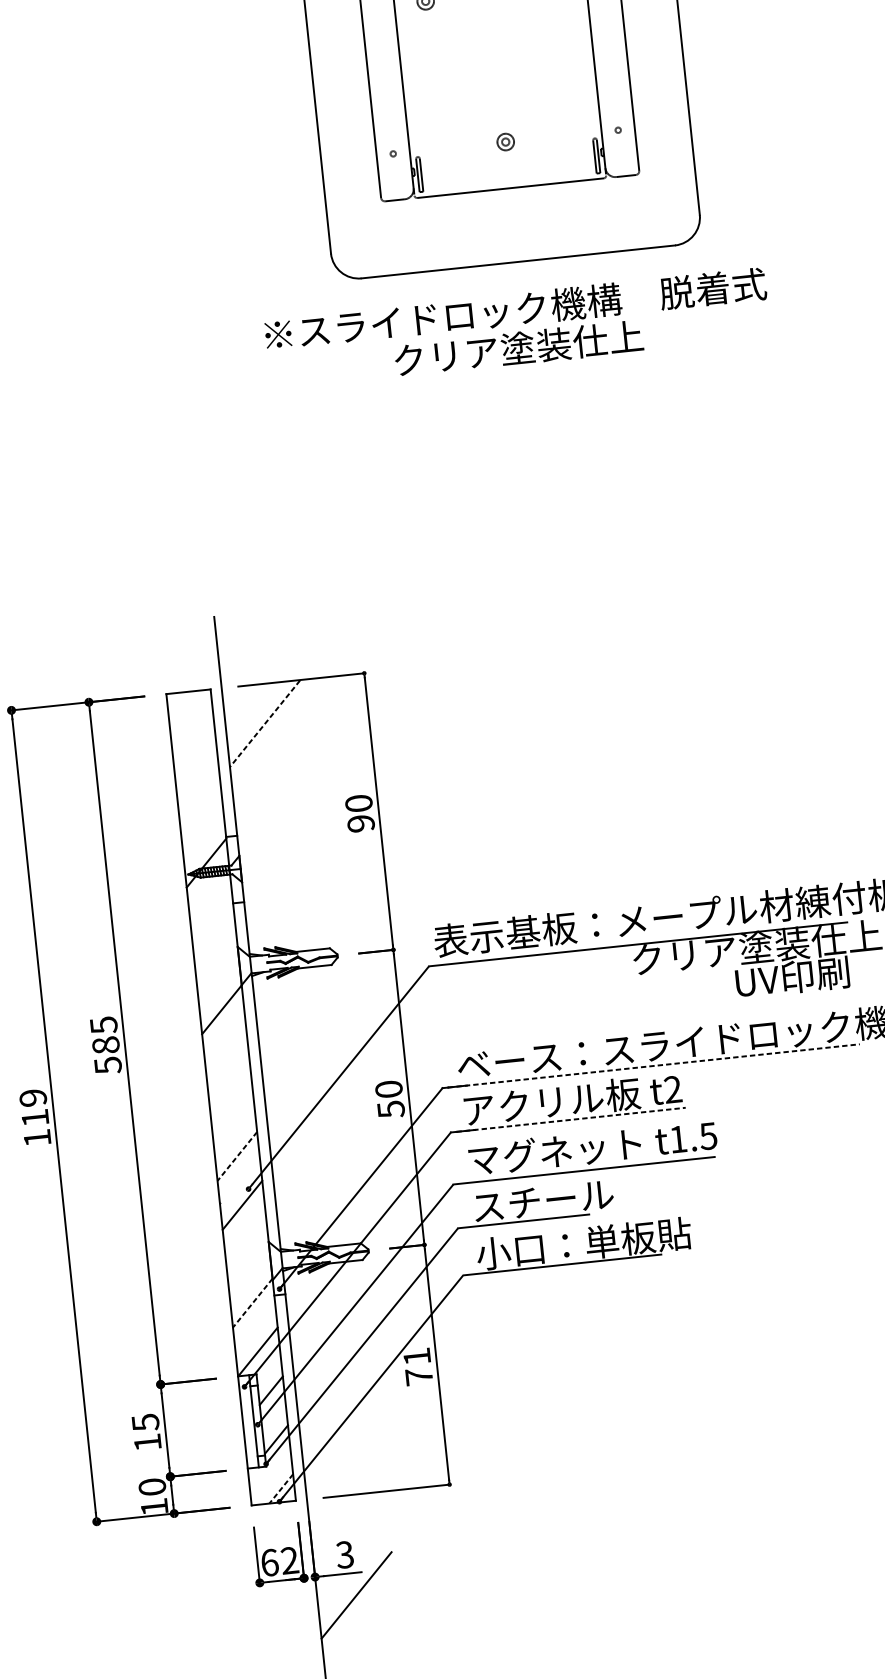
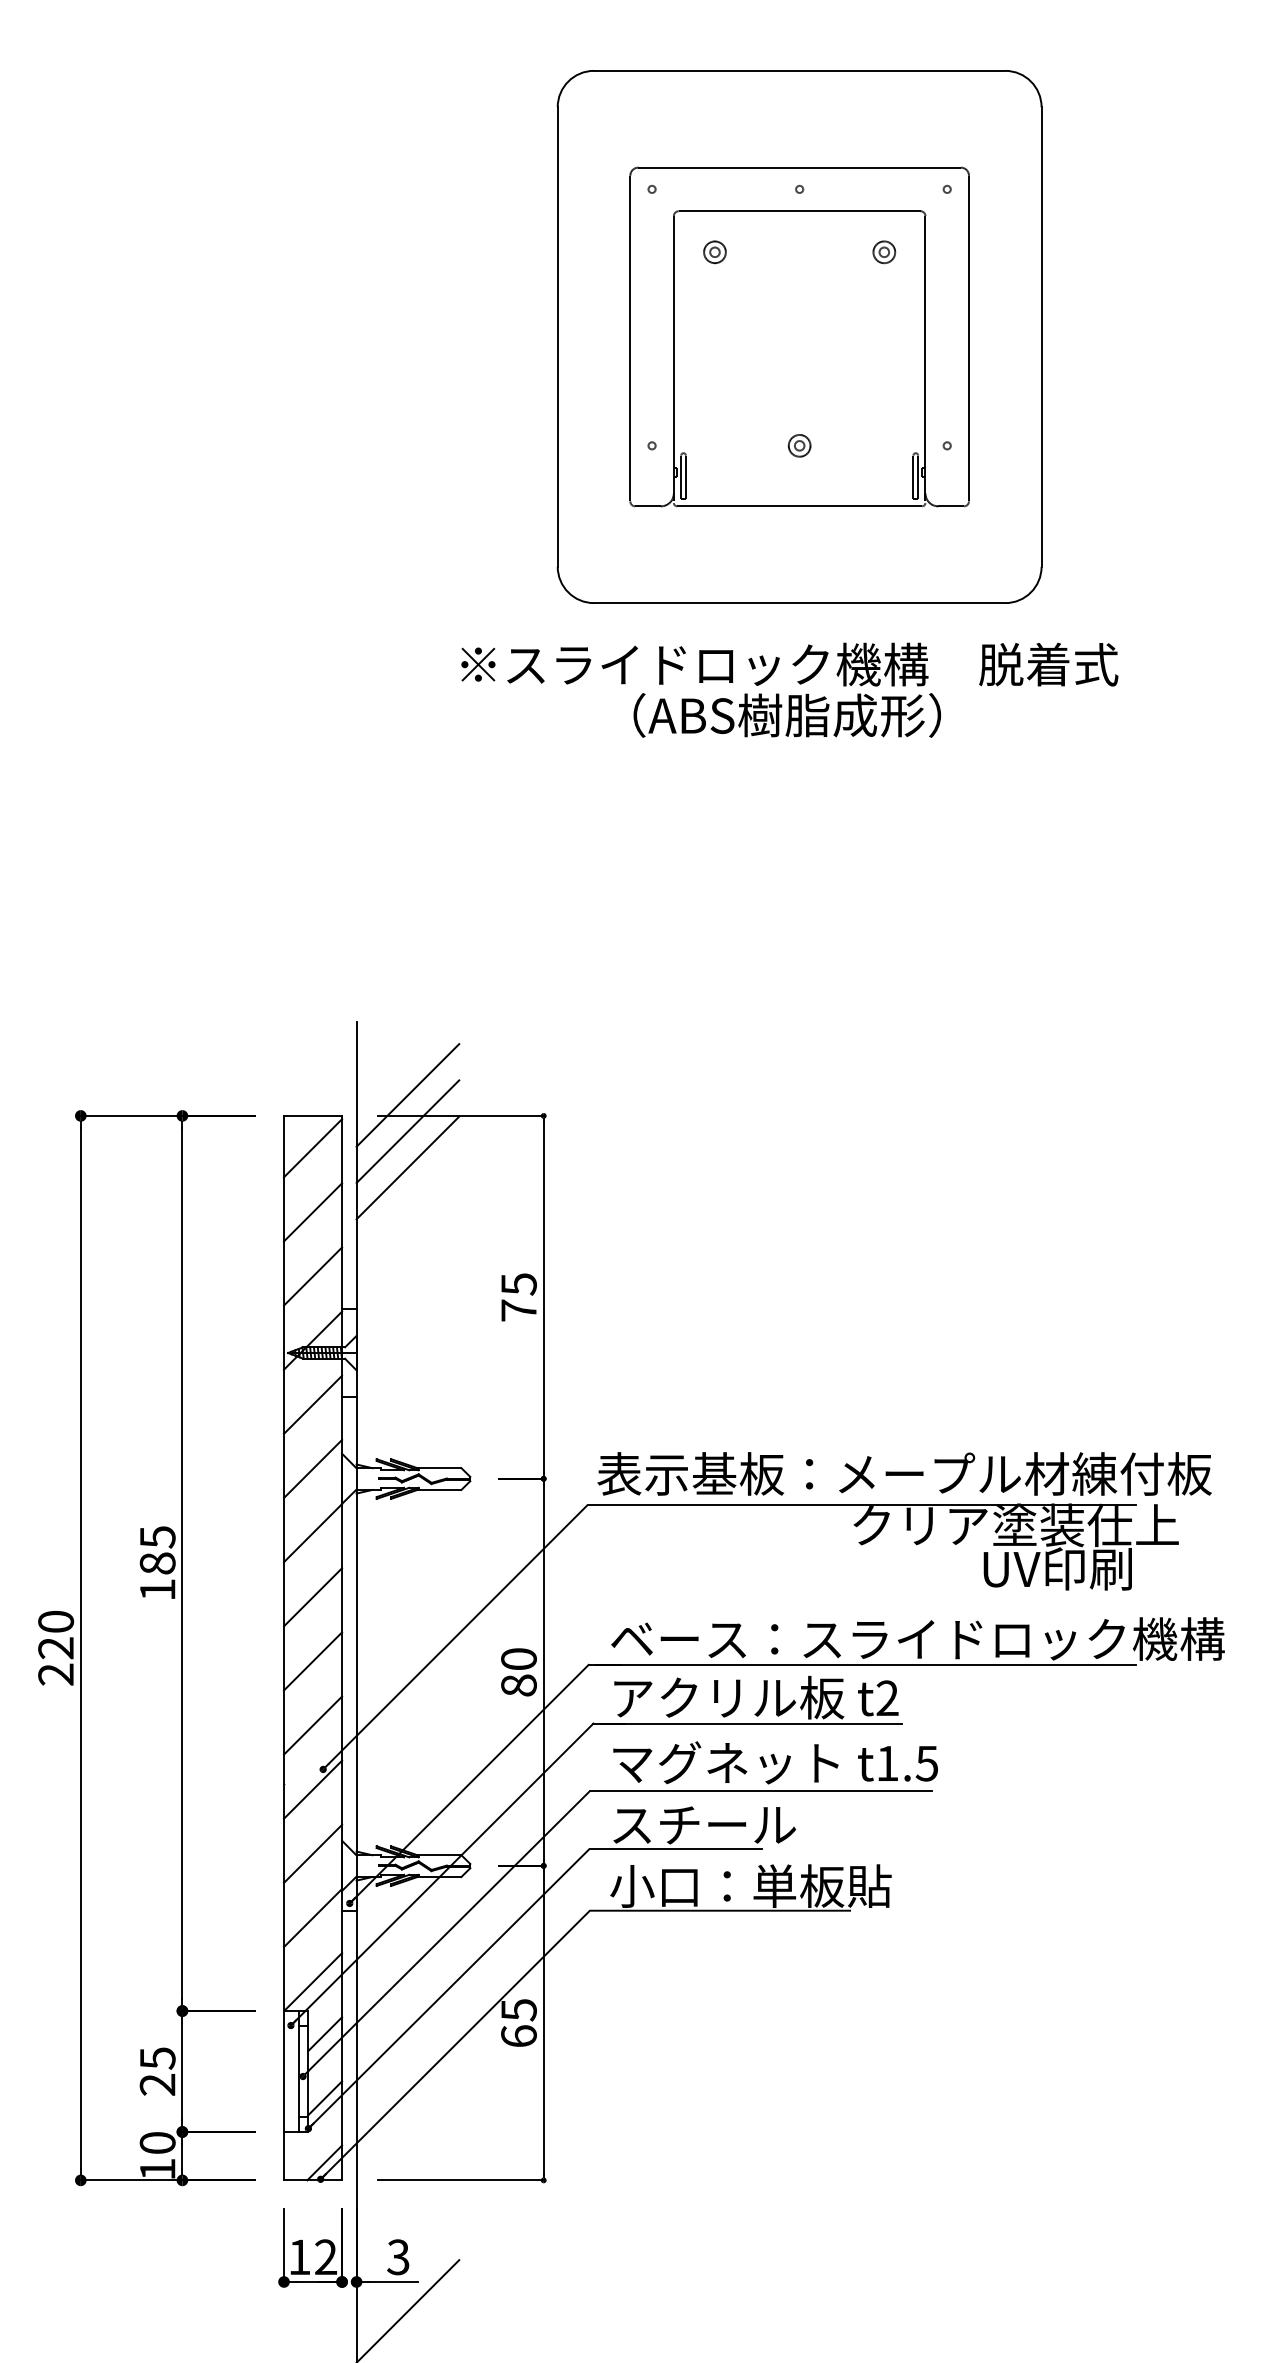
text: (518, 348) -> (788, 715), クリア塗装仕上 -> （ABS樹脂成形）
line: (258, 668) -> (407, 1095), added
line: (261, 696) -> (407, 1131), added
line: (191, 716) -> (313, 1148), added
line: (264, 723) -> (407, 1167), dashed -> solid
line: (196, 765) -> (313, 1212), added
text: (359, 813) -> (518, 1297), 90 -> 75
line: (201, 814) -> (313, 1276), added
line: (211, 911) -> (313, 1404), added
line: (217, 960) -> (313, 1468), added
line: (227, 1058) -> (313, 1597), added
text: (107, 1065) -> (157, 1590), 585 -> 185
line: (654, 1065) -> (866, 1664), dashed -> solid
line: (232, 1107) -> (313, 1661), added
text: (390, 1109) -> (518, 1685), 50 -> 80
text: (35, 1118) -> (56, 1648), 119 -> 220
line: (571, 1119) -> (751, 1723), dashed -> solid
line: (236, 1156) -> (312, 1725), dashed -> solid
line: (247, 1253) -> (313, 1853), added
line: (252, 1303) -> (312, 1918), dashed -> solid
text: (417, 1367) -> (518, 2023), 71 -> 65
text: (147, 1442) -> (157, 2084), 15 -> 25
line: (281, 1488) -> (324, 2162), dashed -> solid
text: (269, 1562) -> (299, 2257), 62 -> 12

